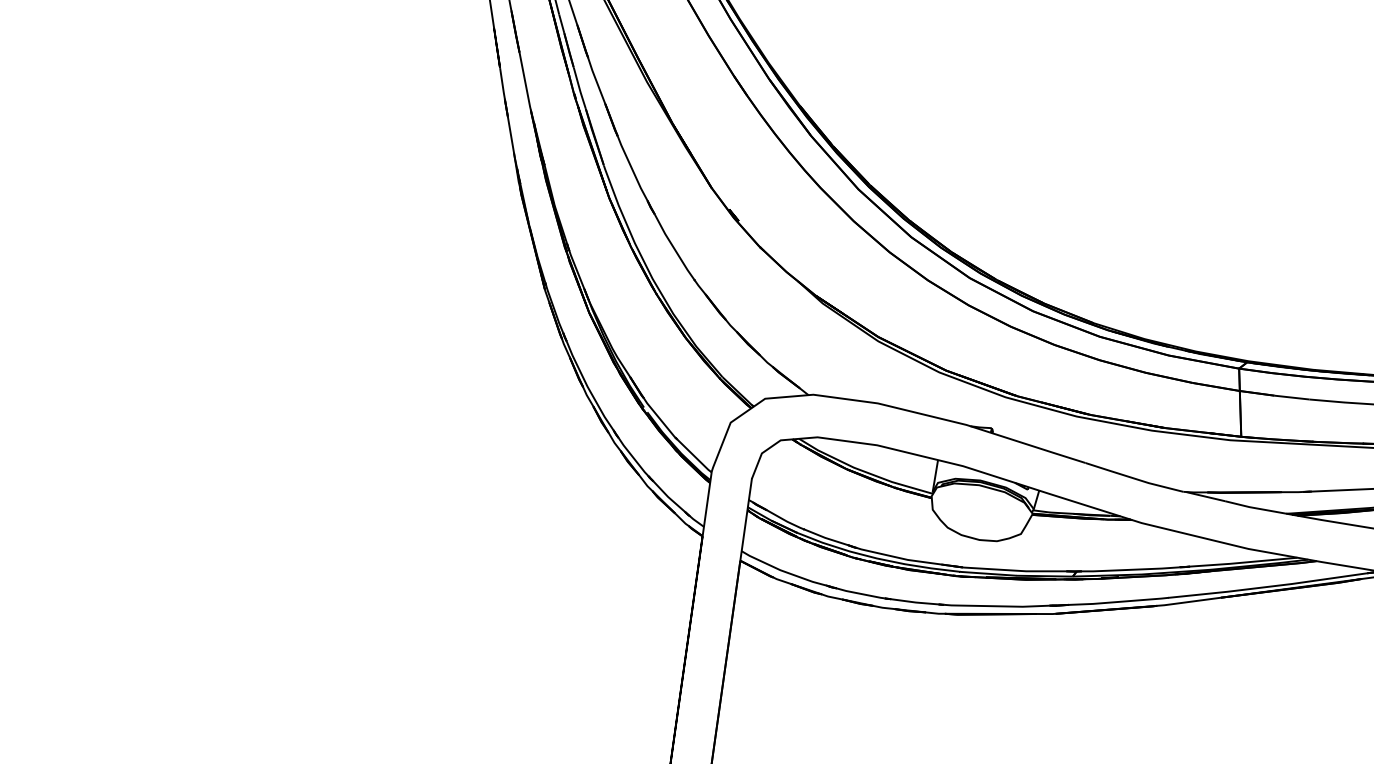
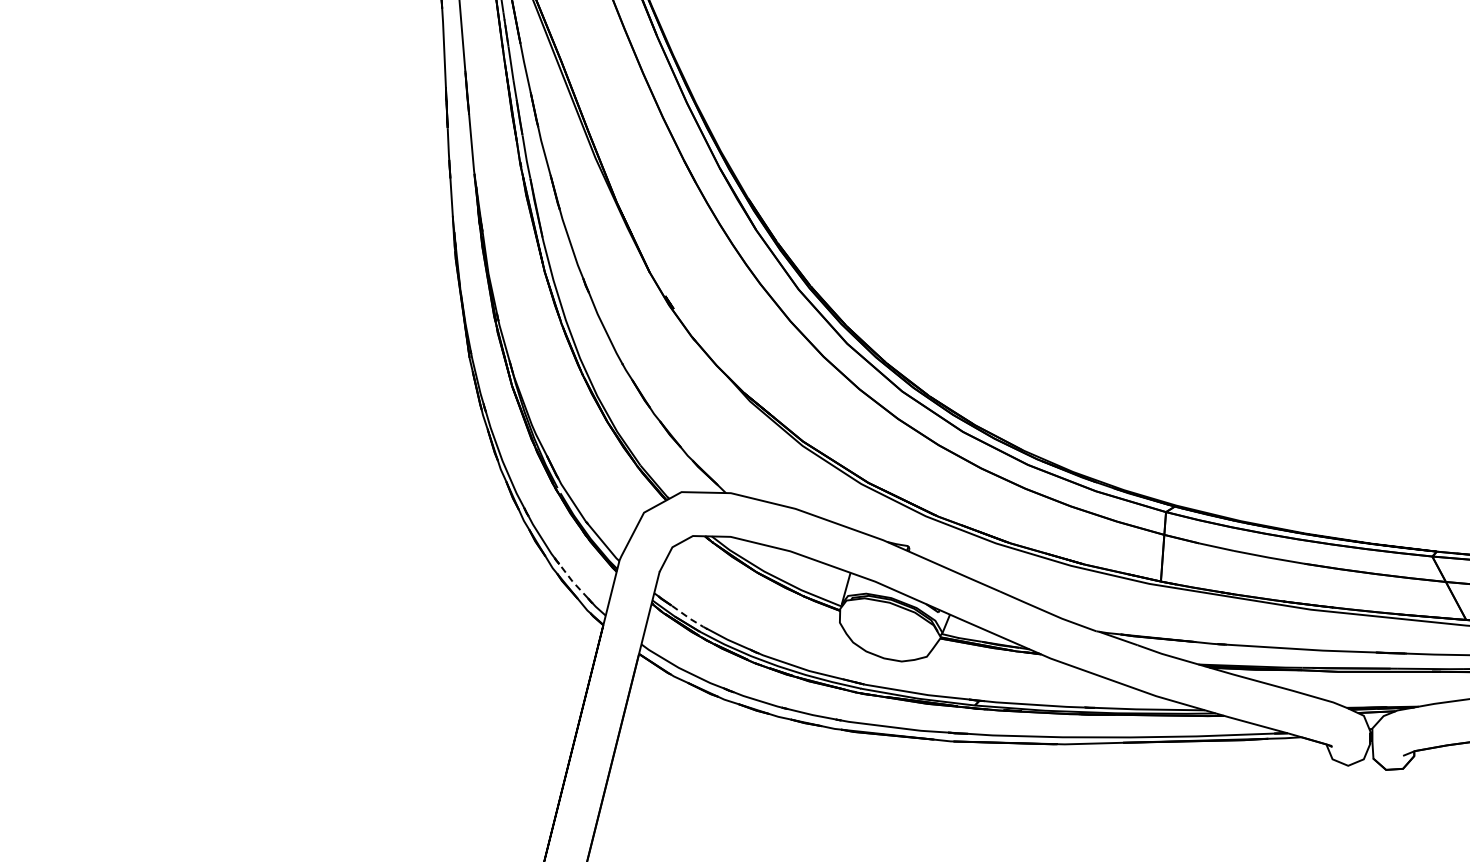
line: (668, 496) -> (572, 581), solid -> dashed
line: (785, 521) -> (689, 618), solid -> dashed

